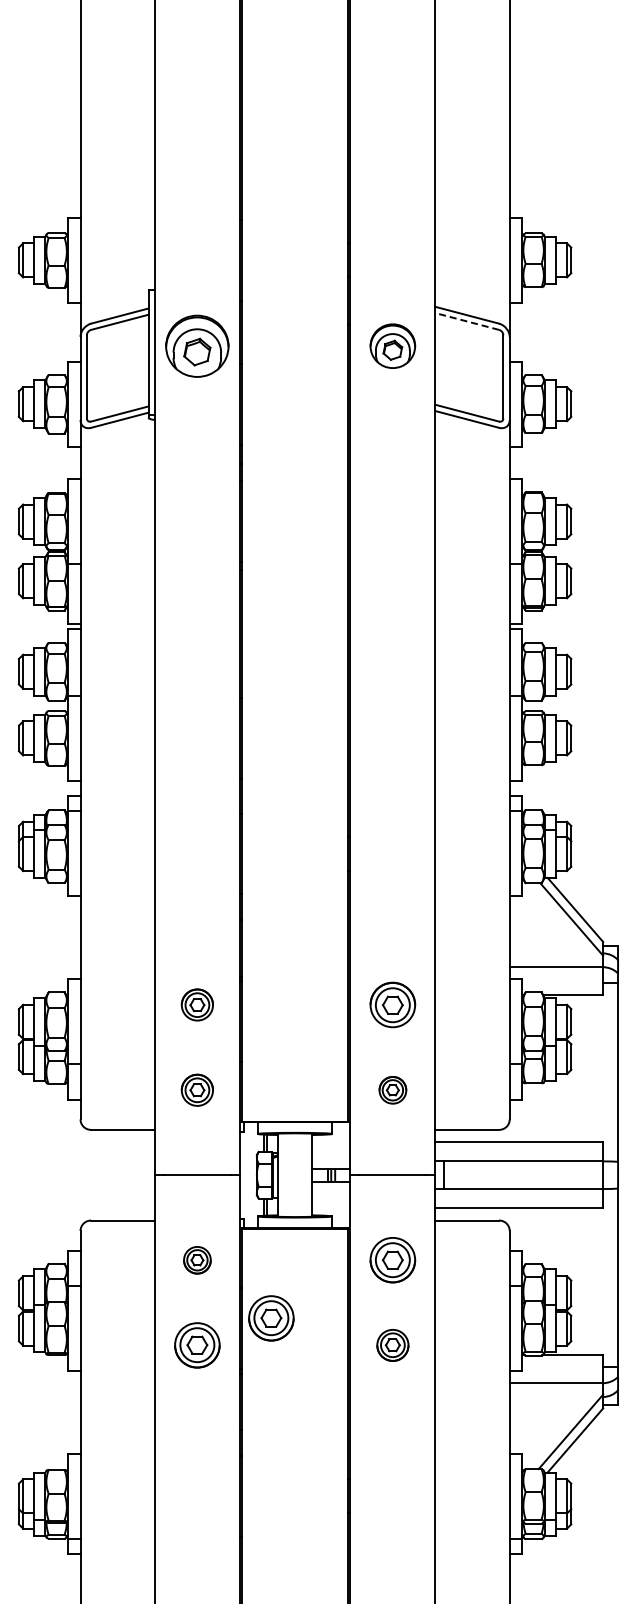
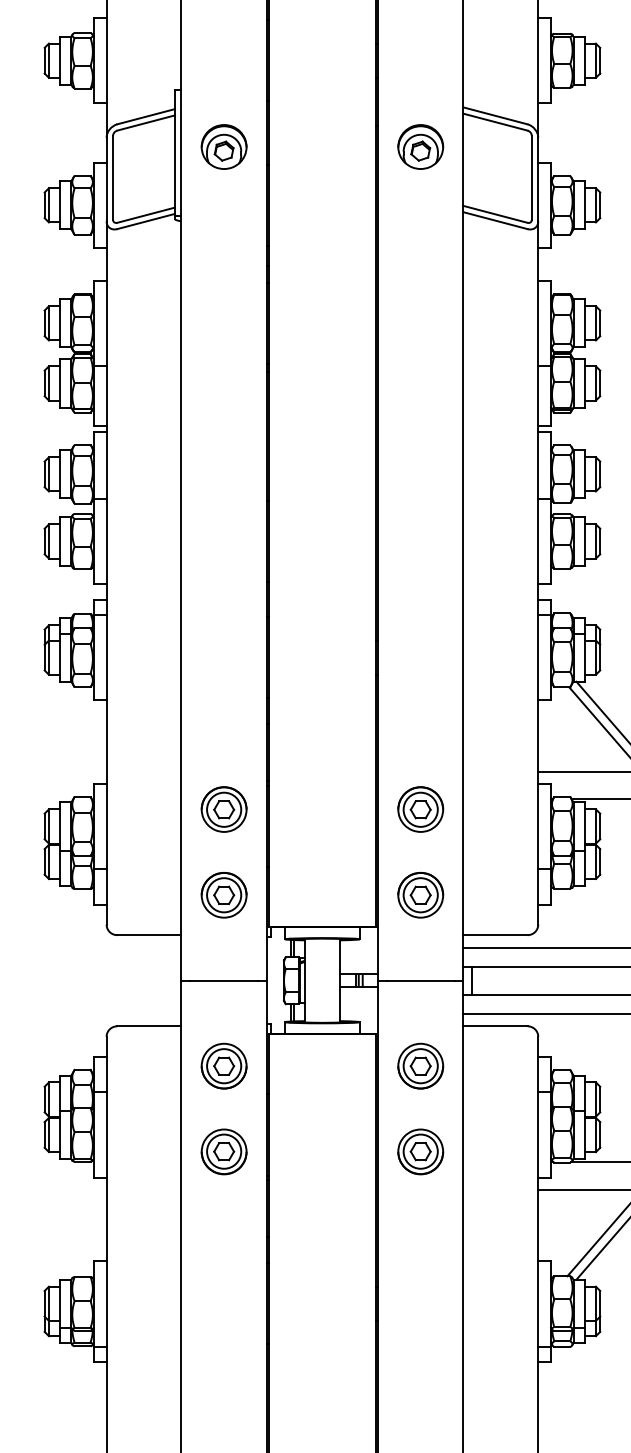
line: (467, 321) -> (495, 122), dashed -> solid
part: (197, 345) -> (224, 146), size x0.71
part: (197, 1004) -> (224, 809), size x1.43
part: (197, 1090) -> (224, 895), size x1.43
part: (392, 1090) -> (420, 895), size x1.67
part: (197, 1260) -> (224, 1066), size x1.67
part: (271, 1318) -> (298, 1124), removed
part: (392, 1345) -> (420, 1152), size x1.43

